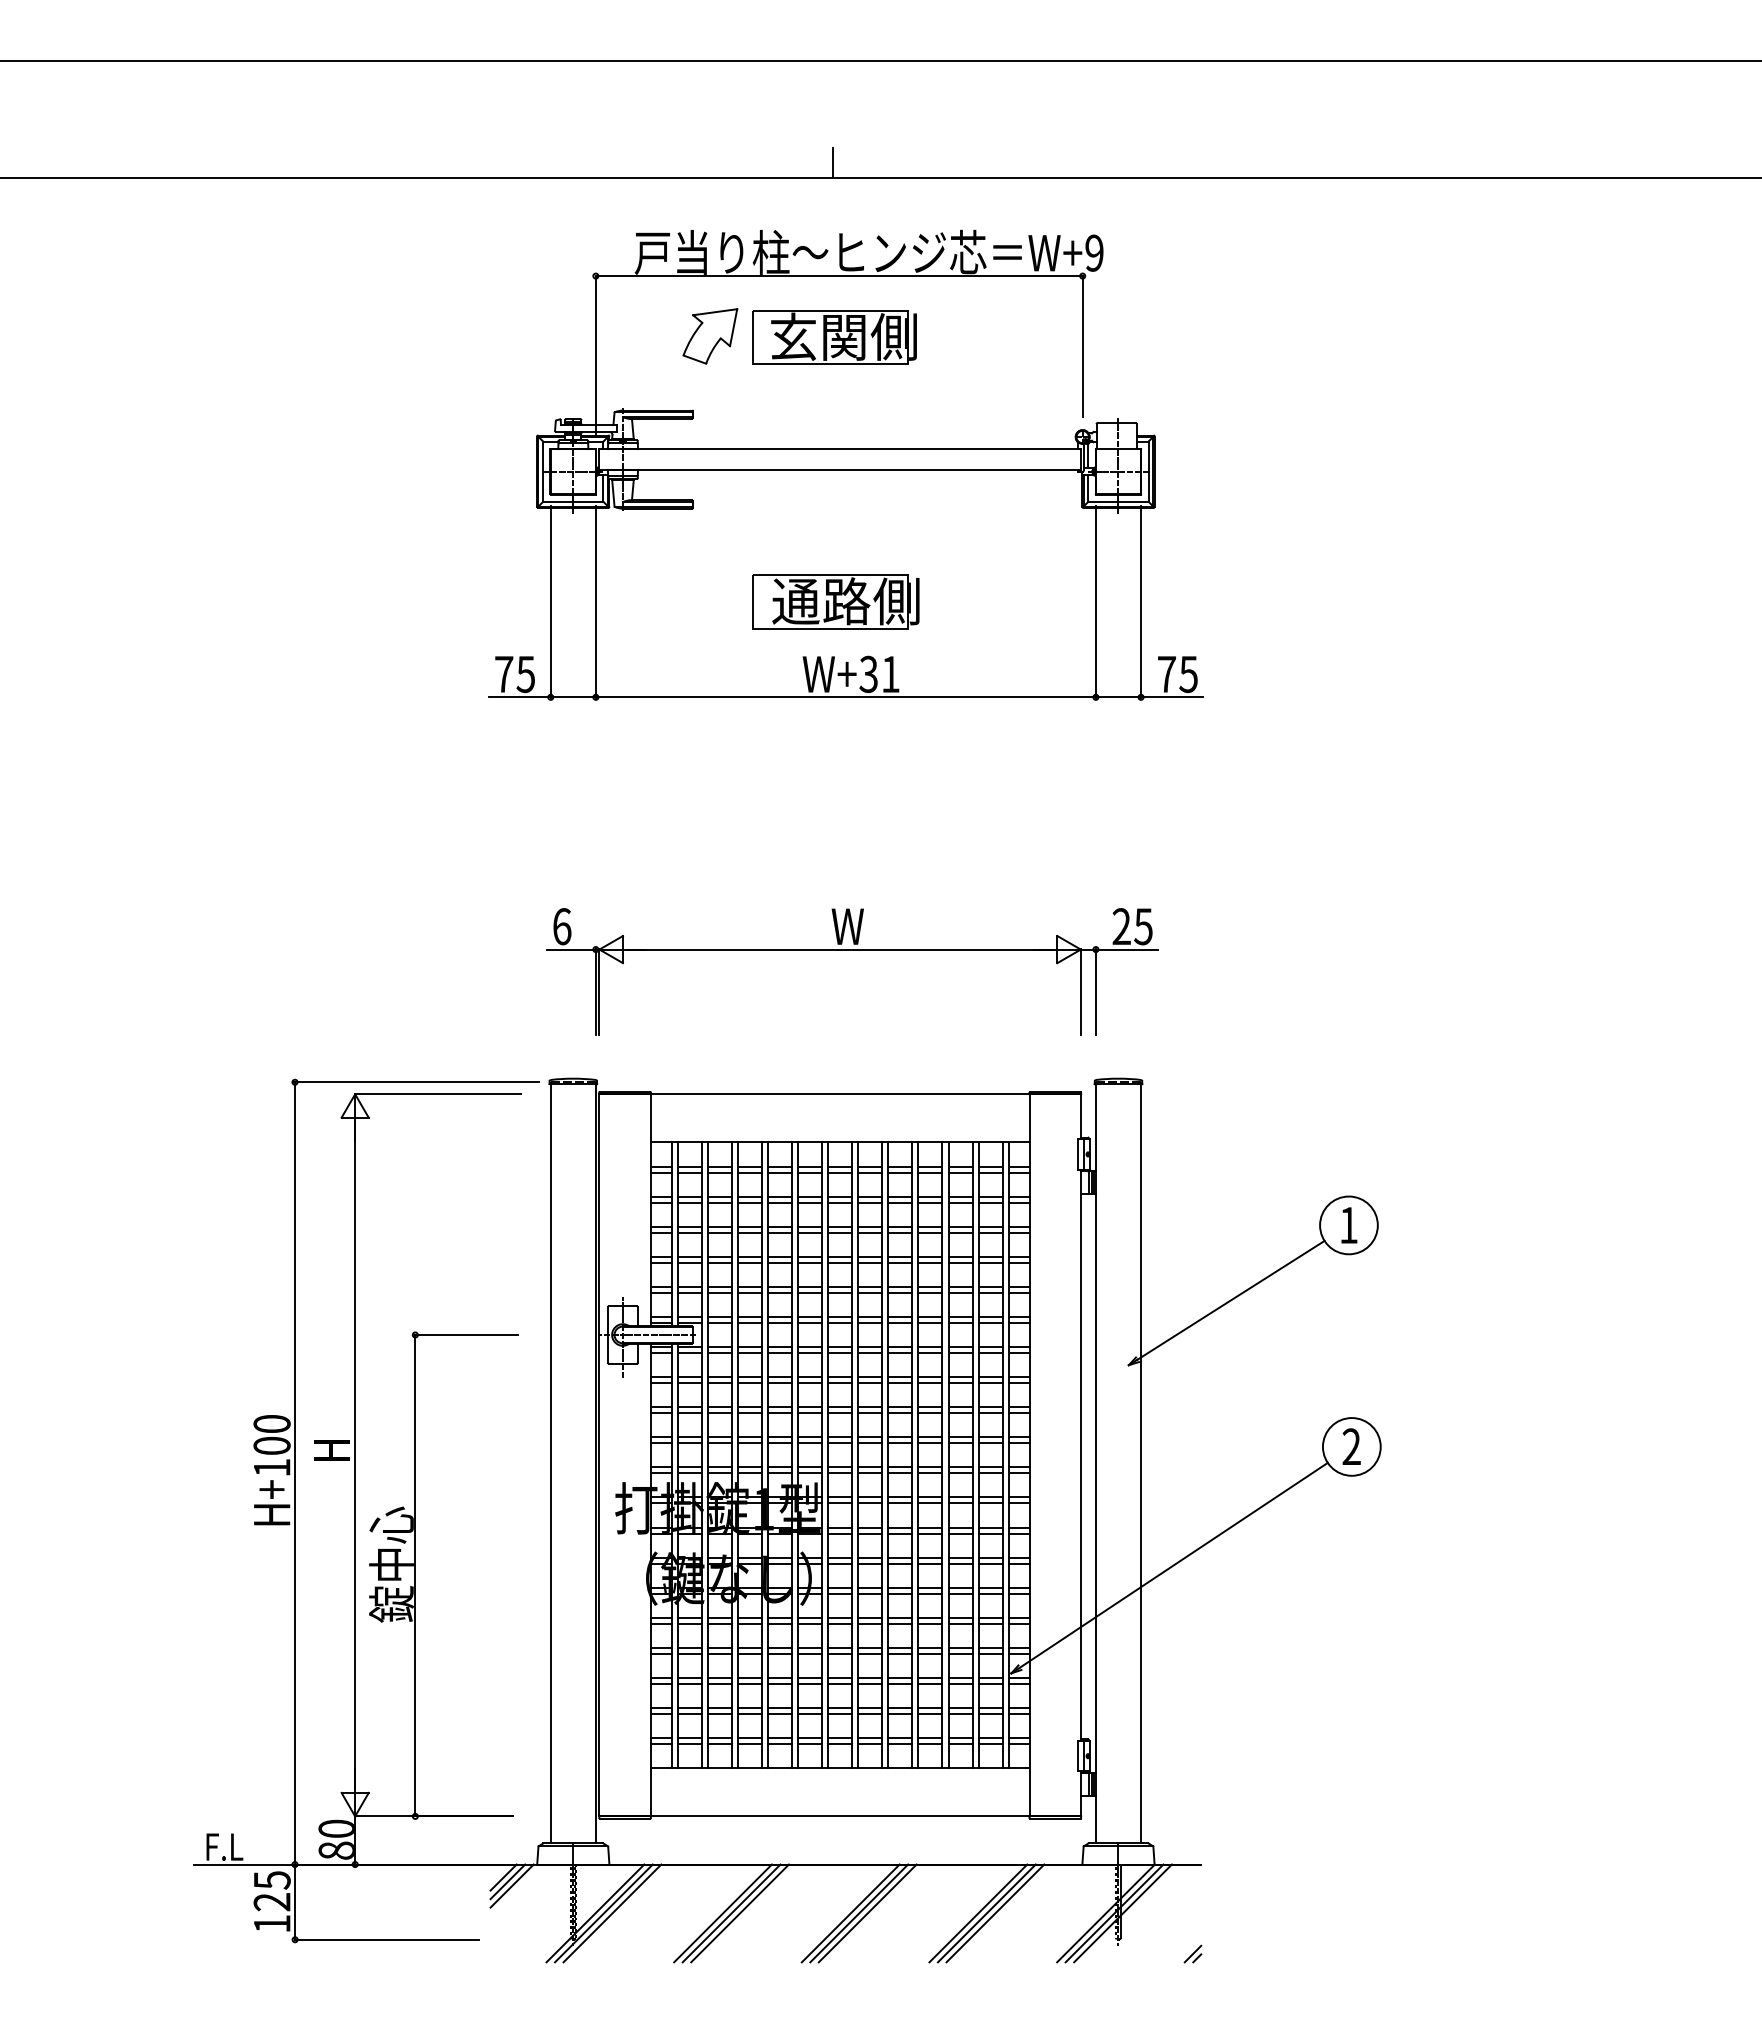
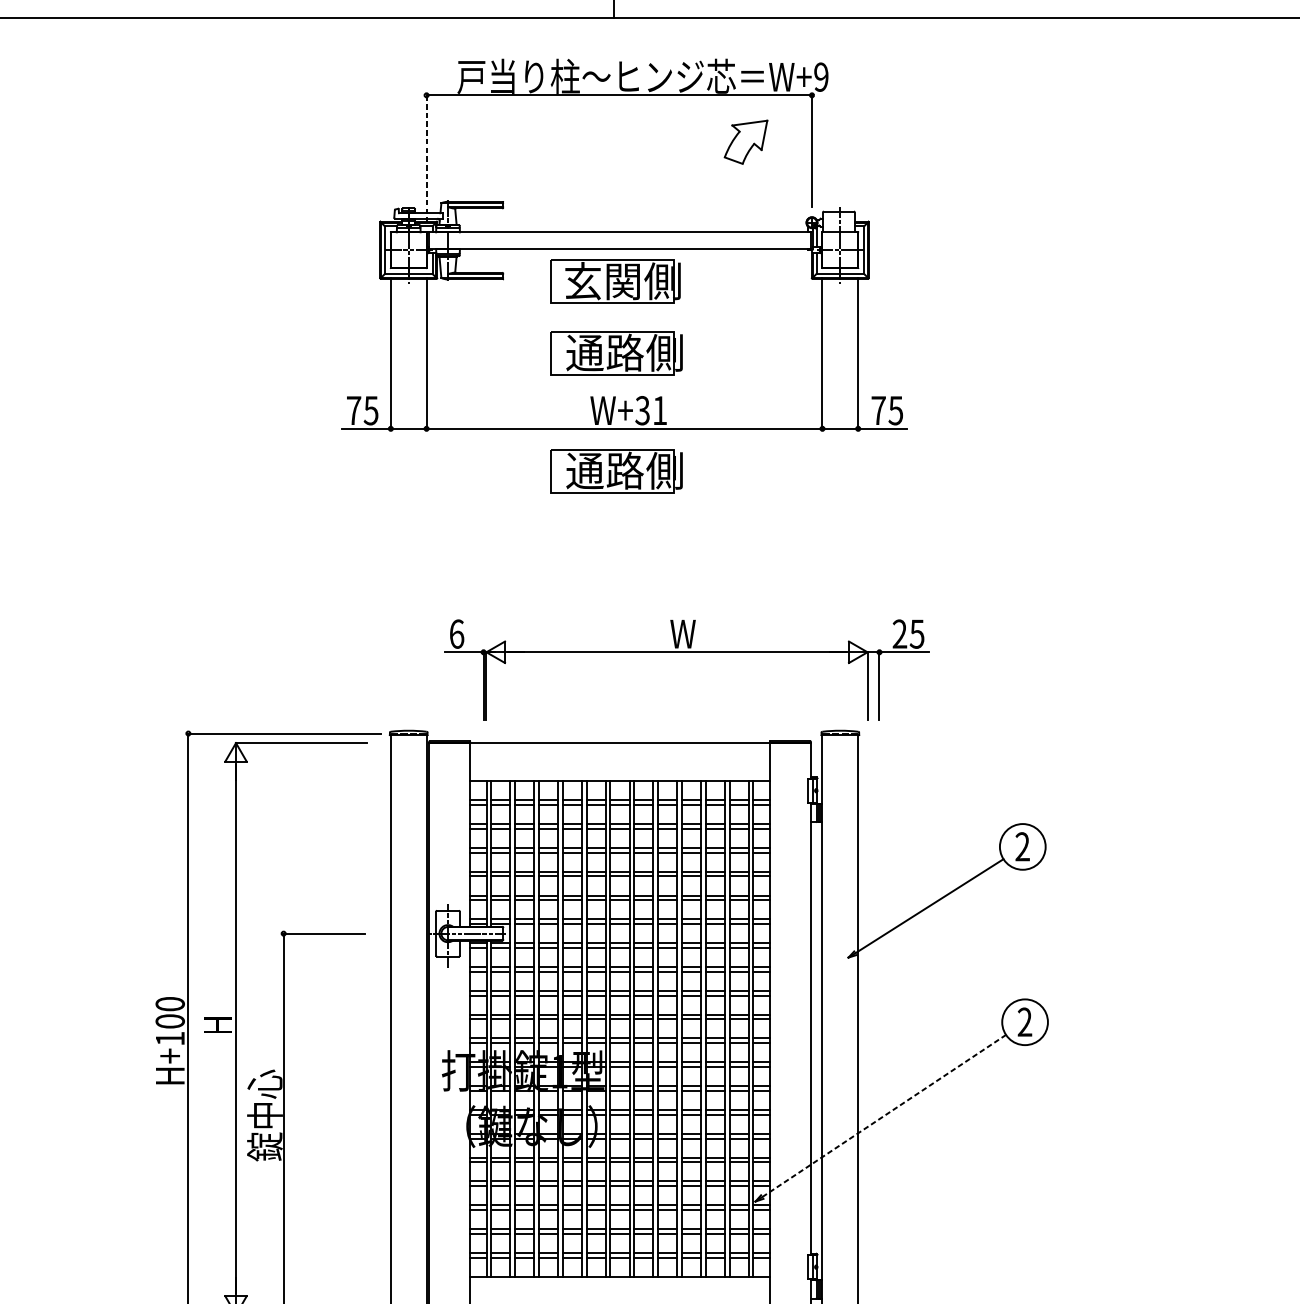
part: (710, 336) -> (746, 142), moved
part: (834, 337) -> (615, 281), moved
line: (595, 356) -> (426, 158), solid -> dashed
part: (835, 750) -> (616, 470), added
part: (852, 950) -> (686, 653), moved
text: (1348, 1224) -> (1022, 846), 1 -> 2
line: (1173, 1565) -> (883, 1116), solid -> dashed

